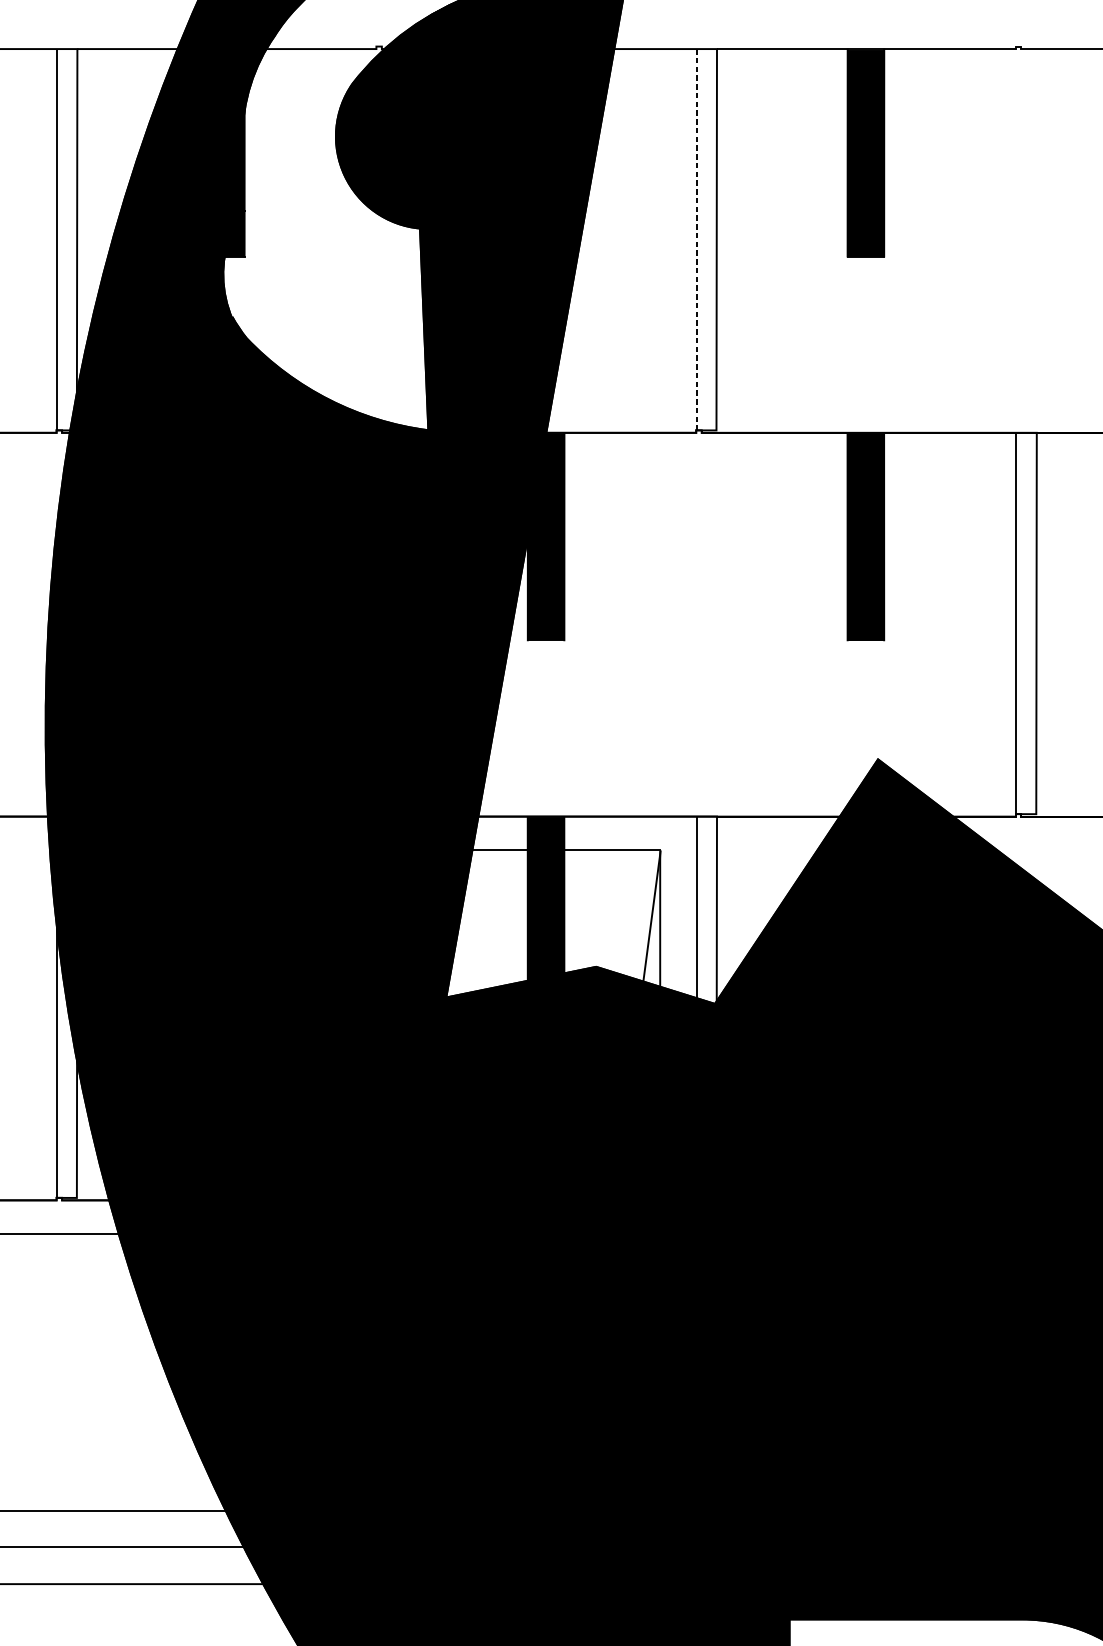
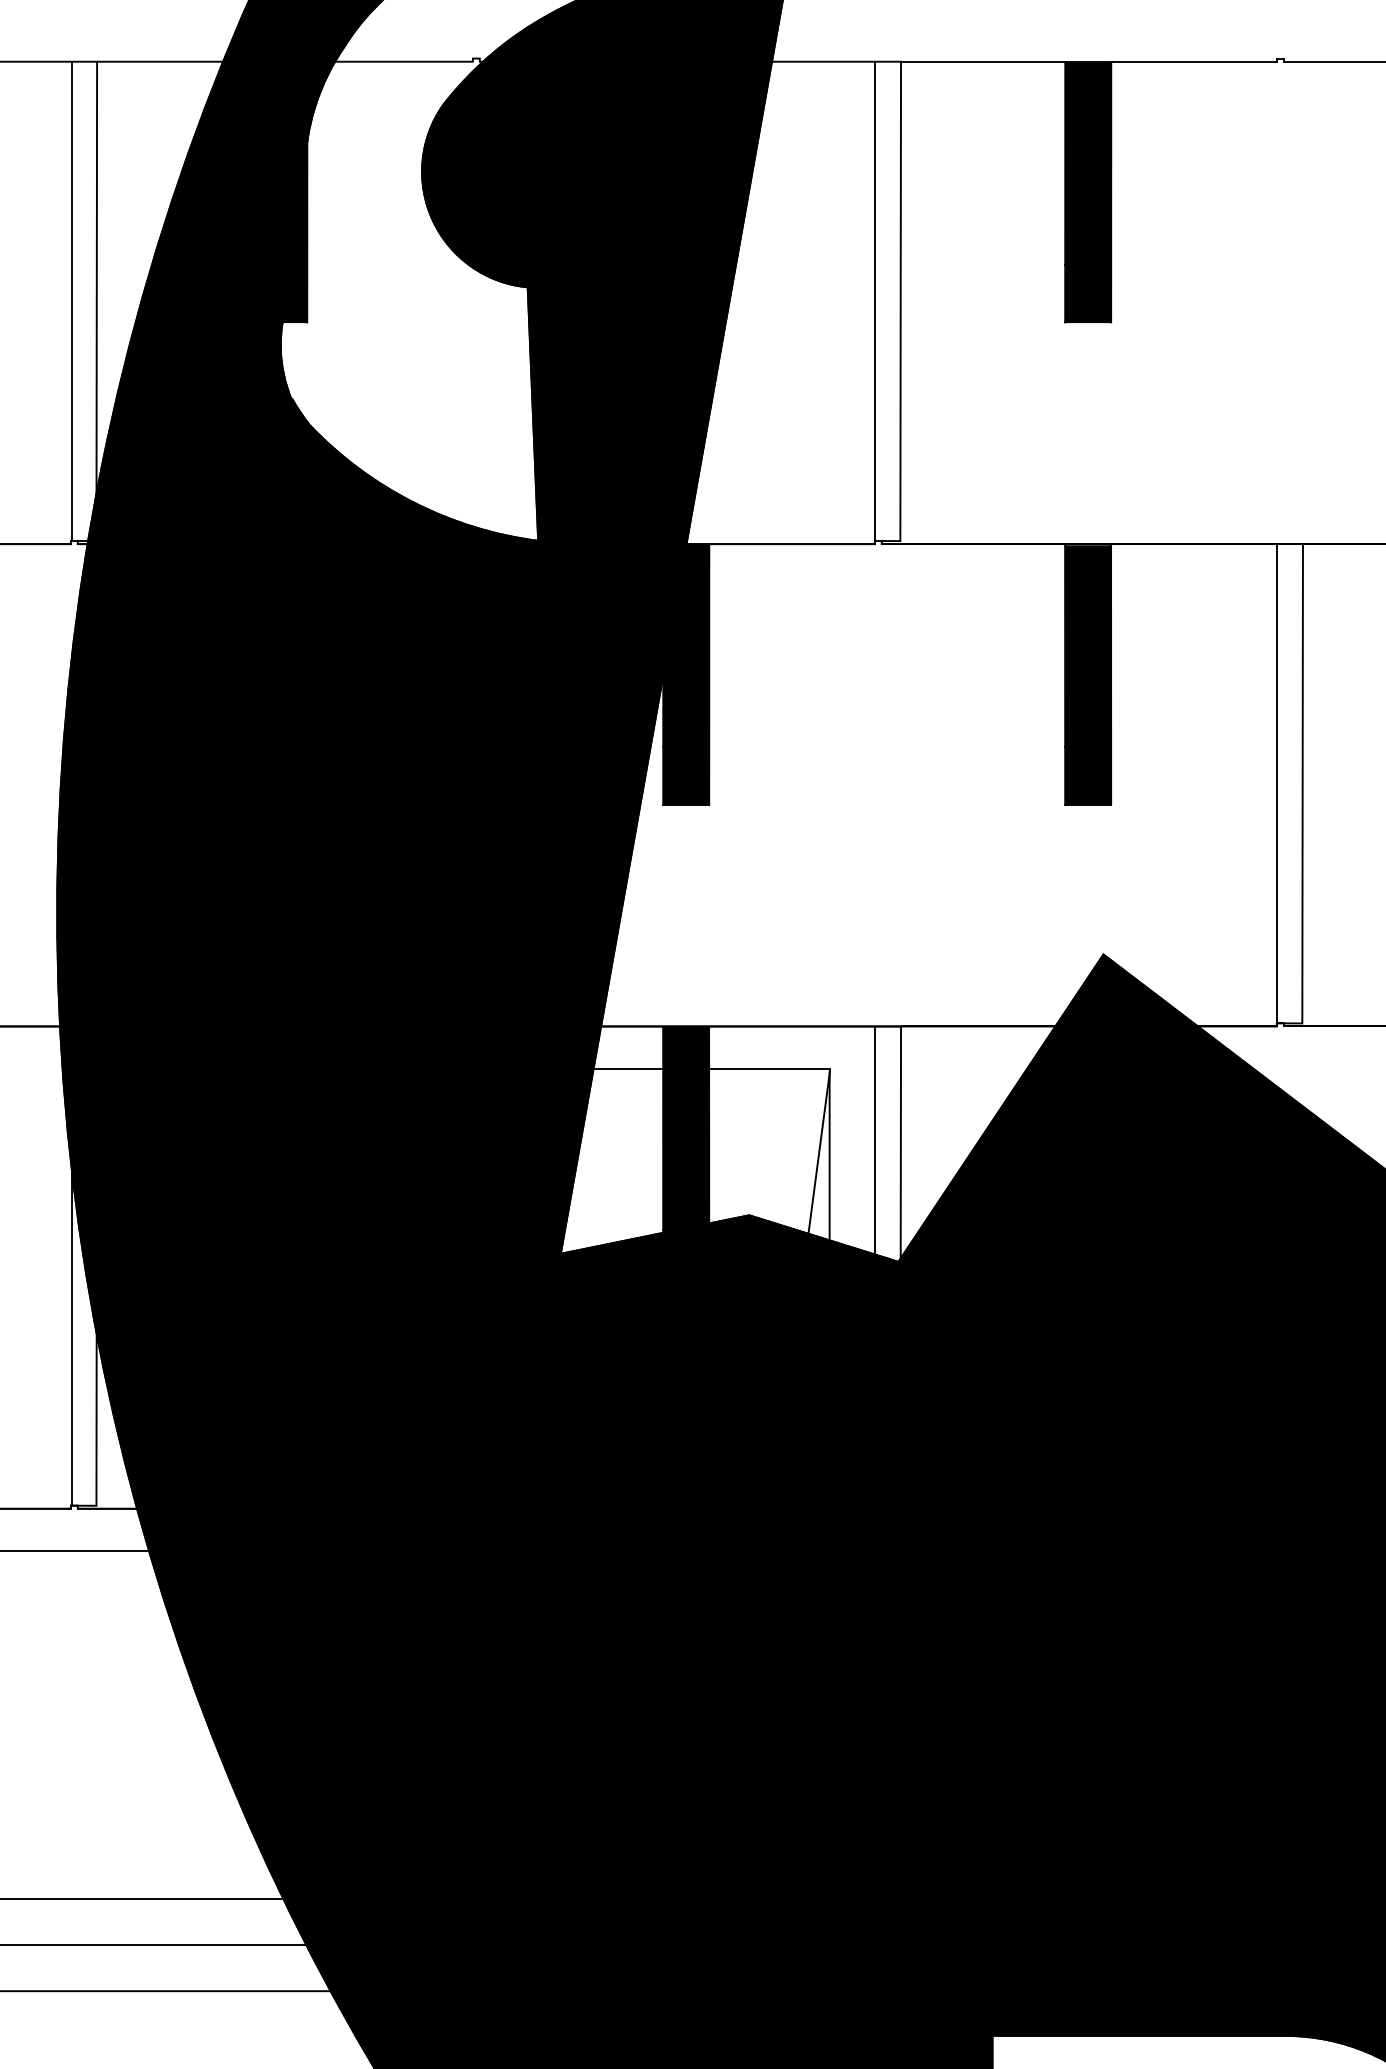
line: (696, 239) -> (875, 301), dashed -> solid

